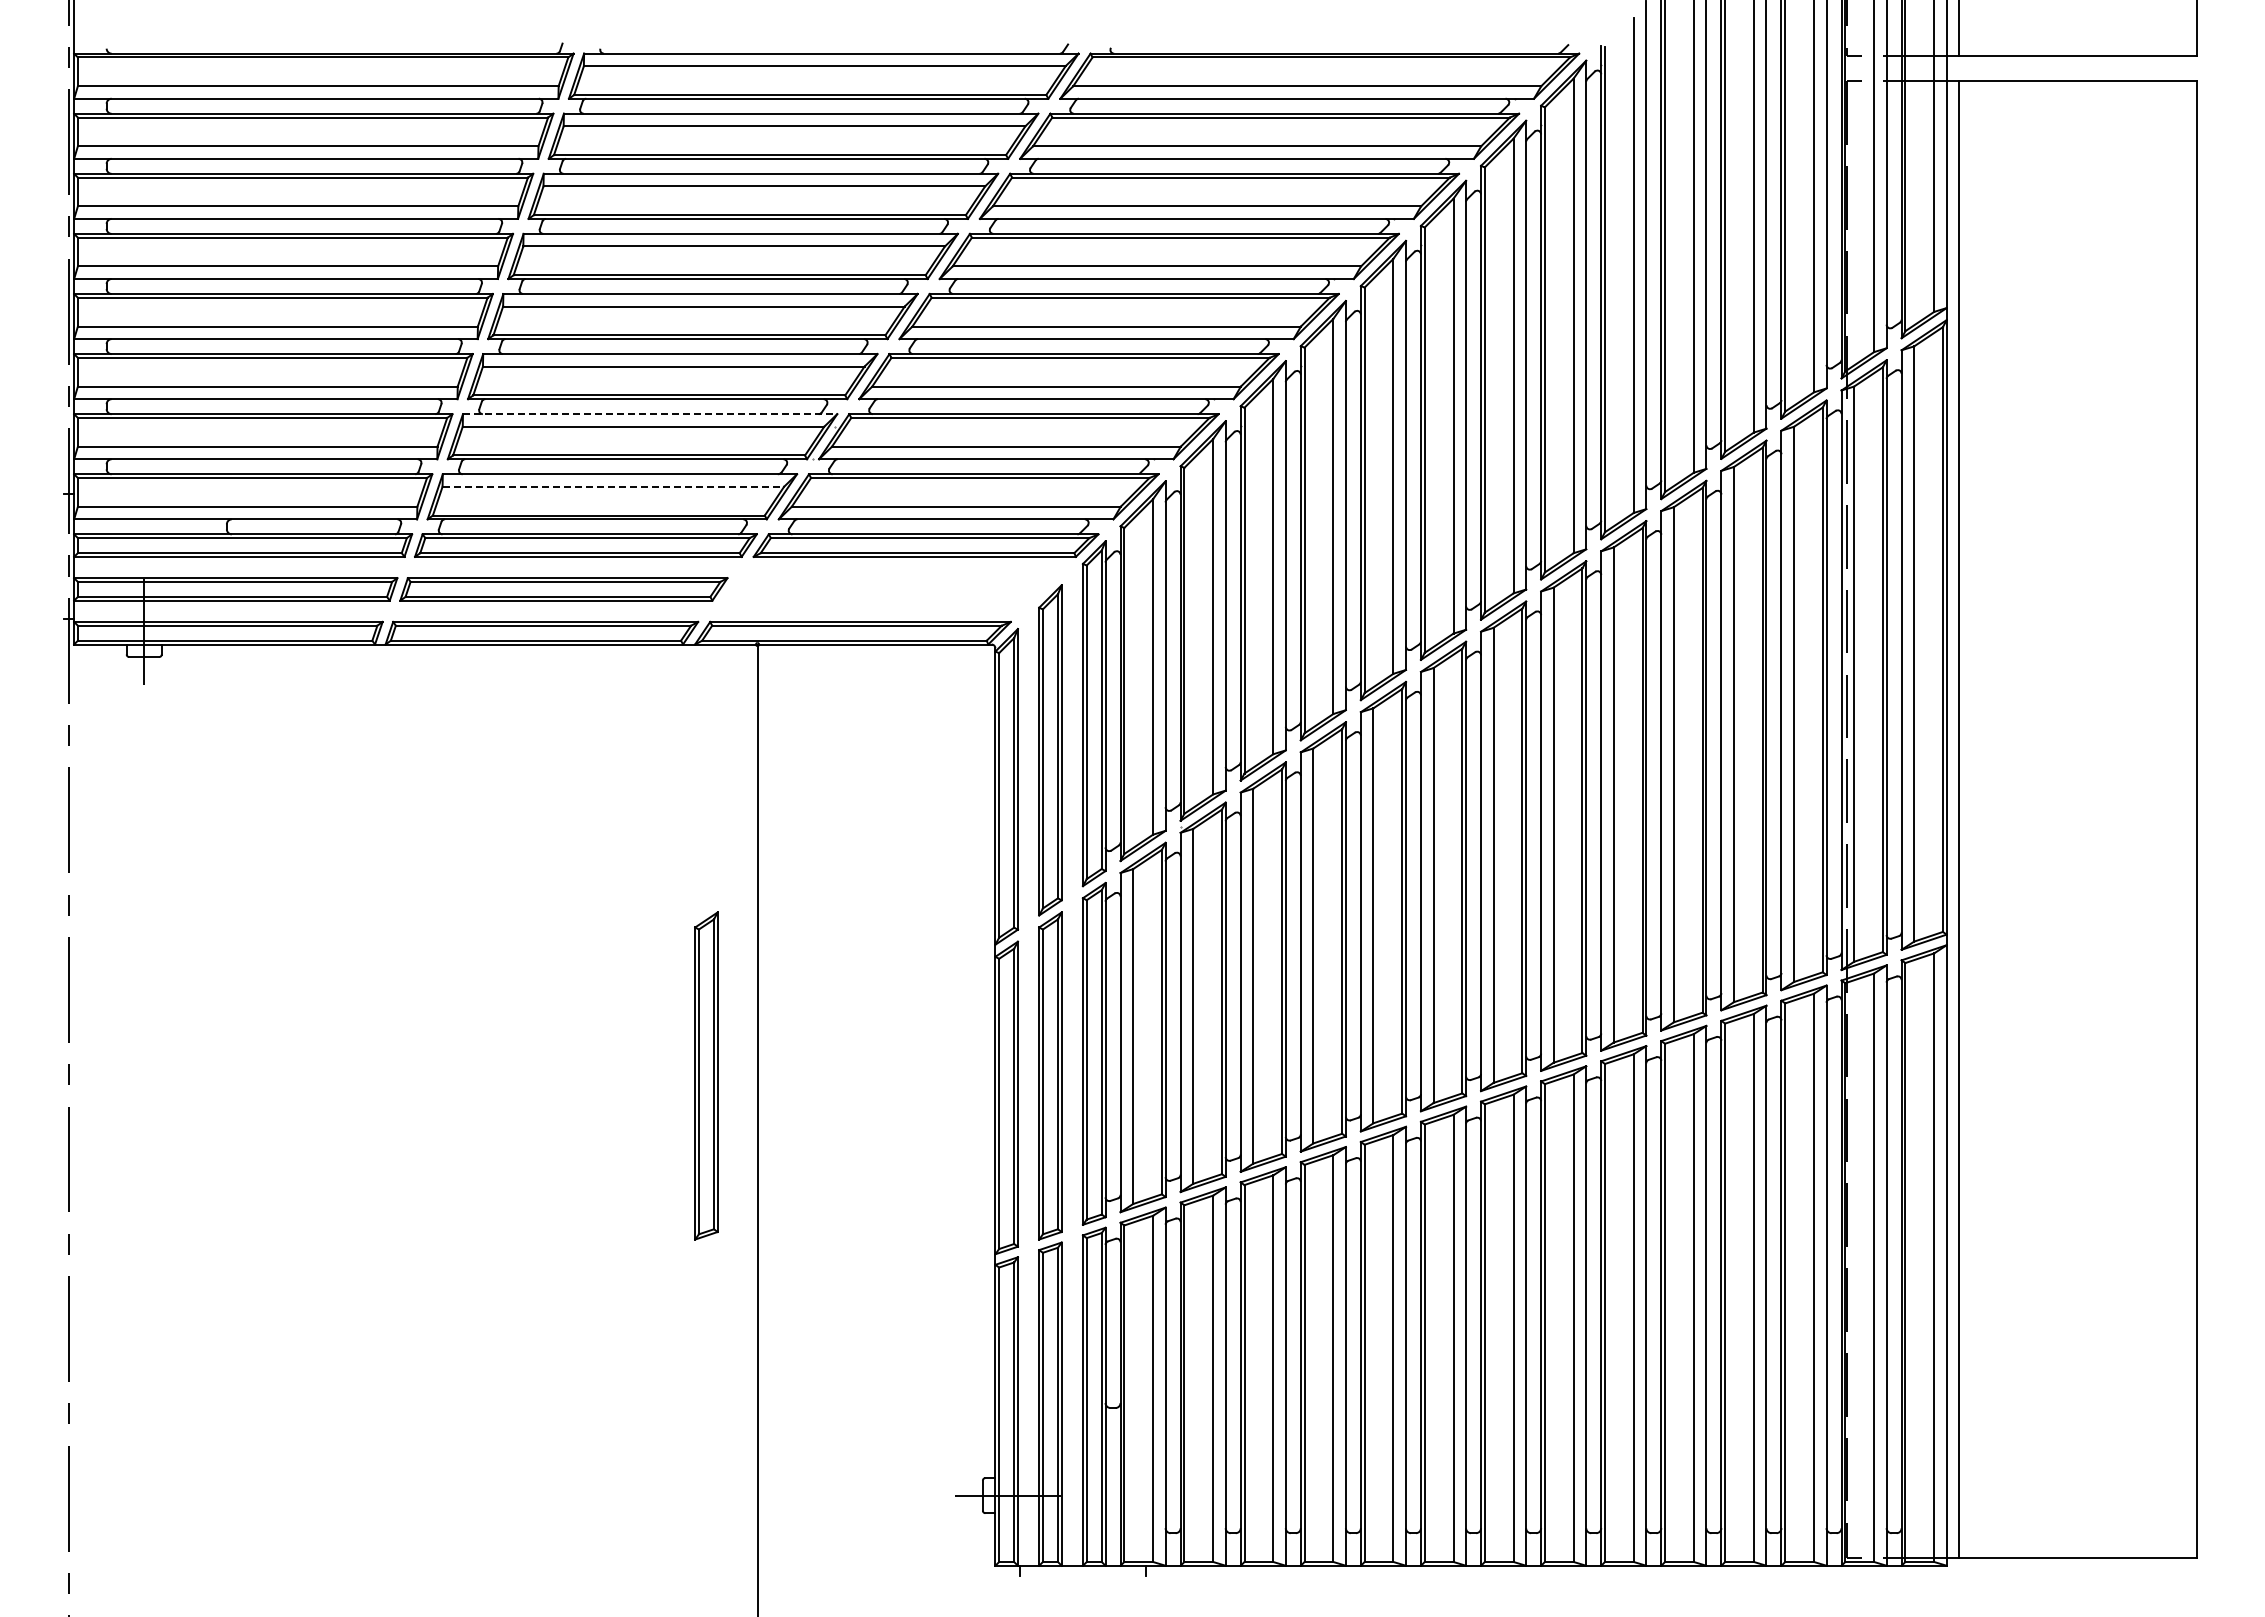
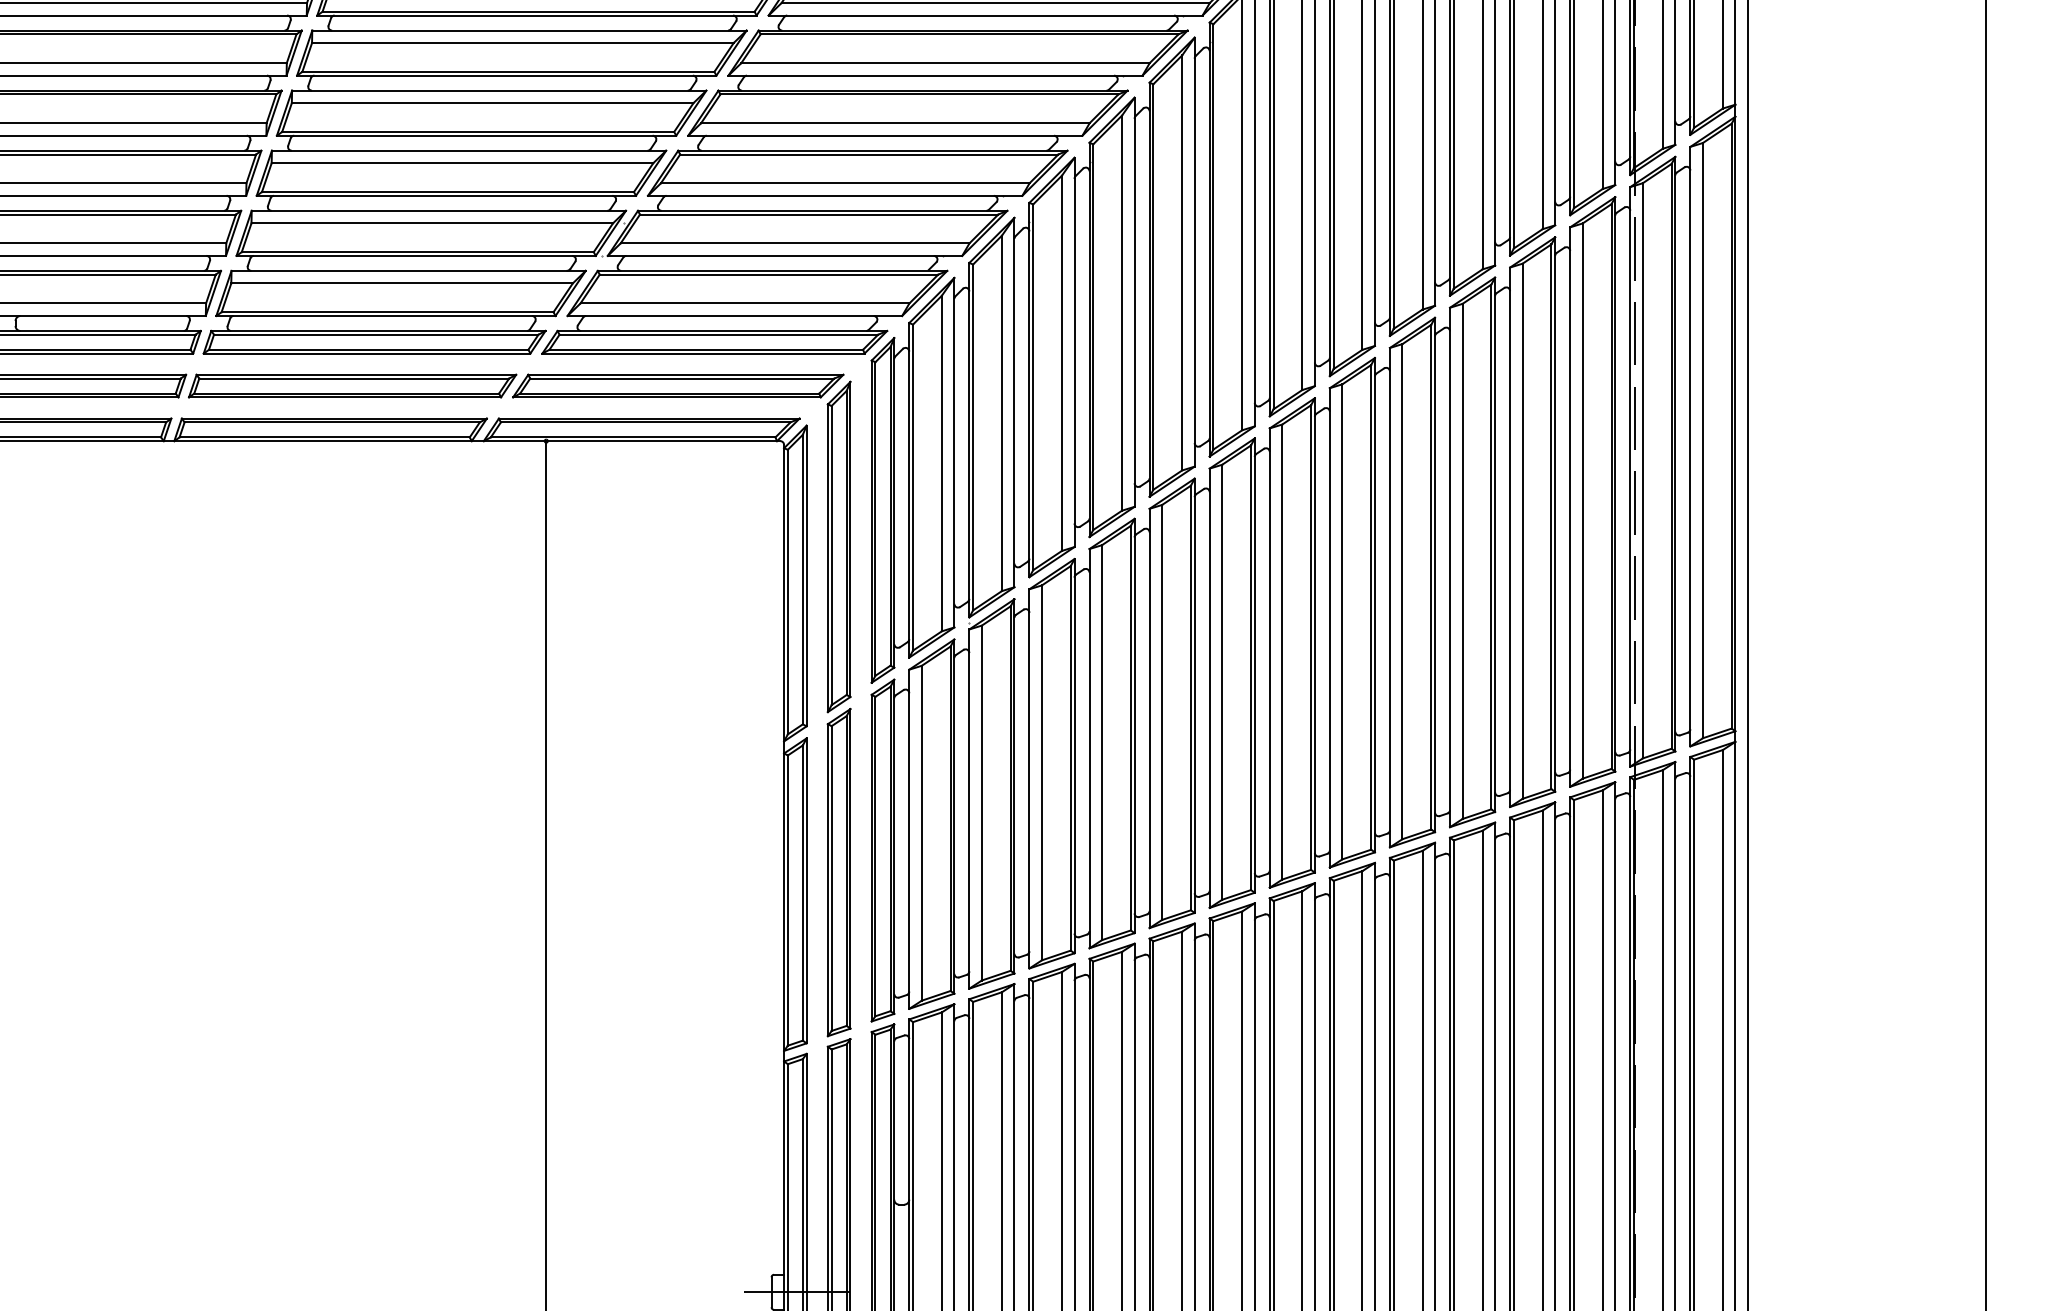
line: (650, 414) -> (439, 211), dashed -> solid
line: (613, 486) -> (402, 283), dashed -> solid
part: (889, 589) -> (678, 386), added
part: (706, 1075) -> (495, 872), removed

